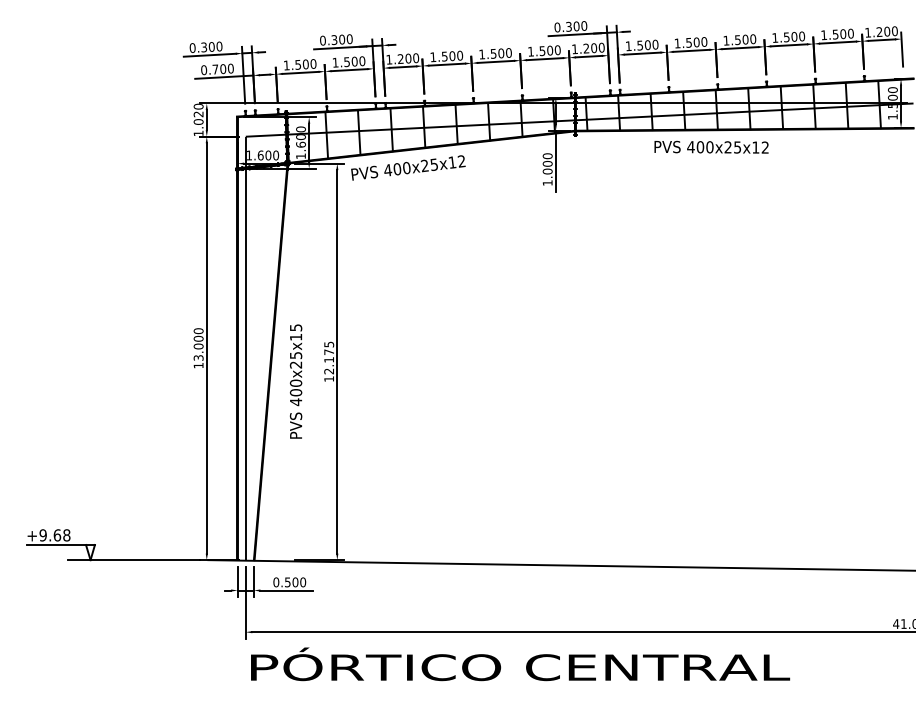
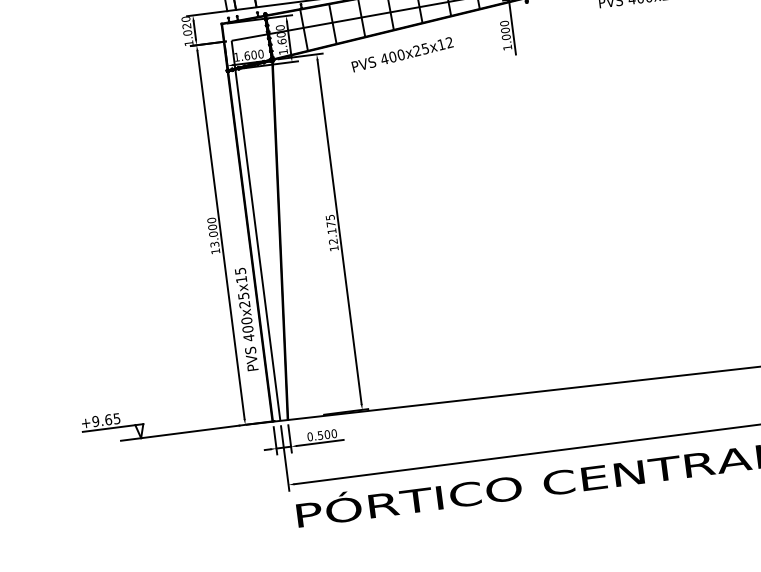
text: (408, 167) -> (402, 54), moved
text: (295, 381) -> (246, 319), moved
text: (66, 535) -> (116, 418), +9.68 -> +9.65

